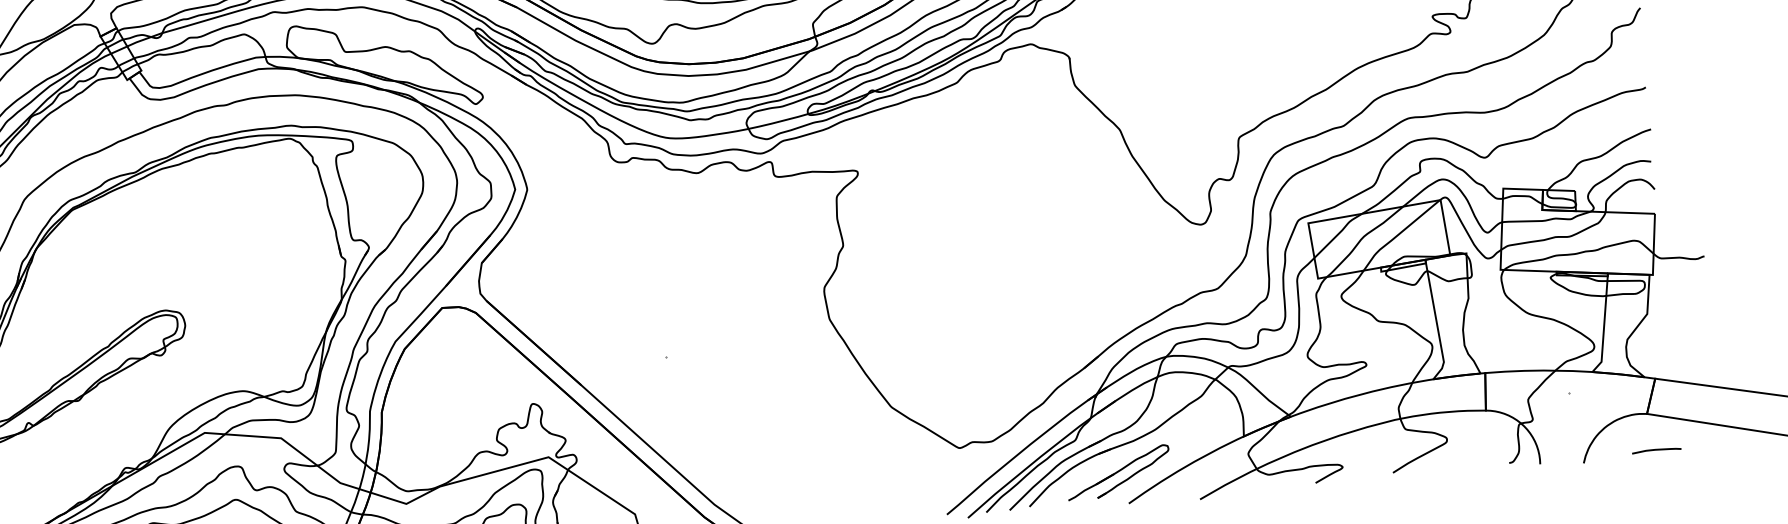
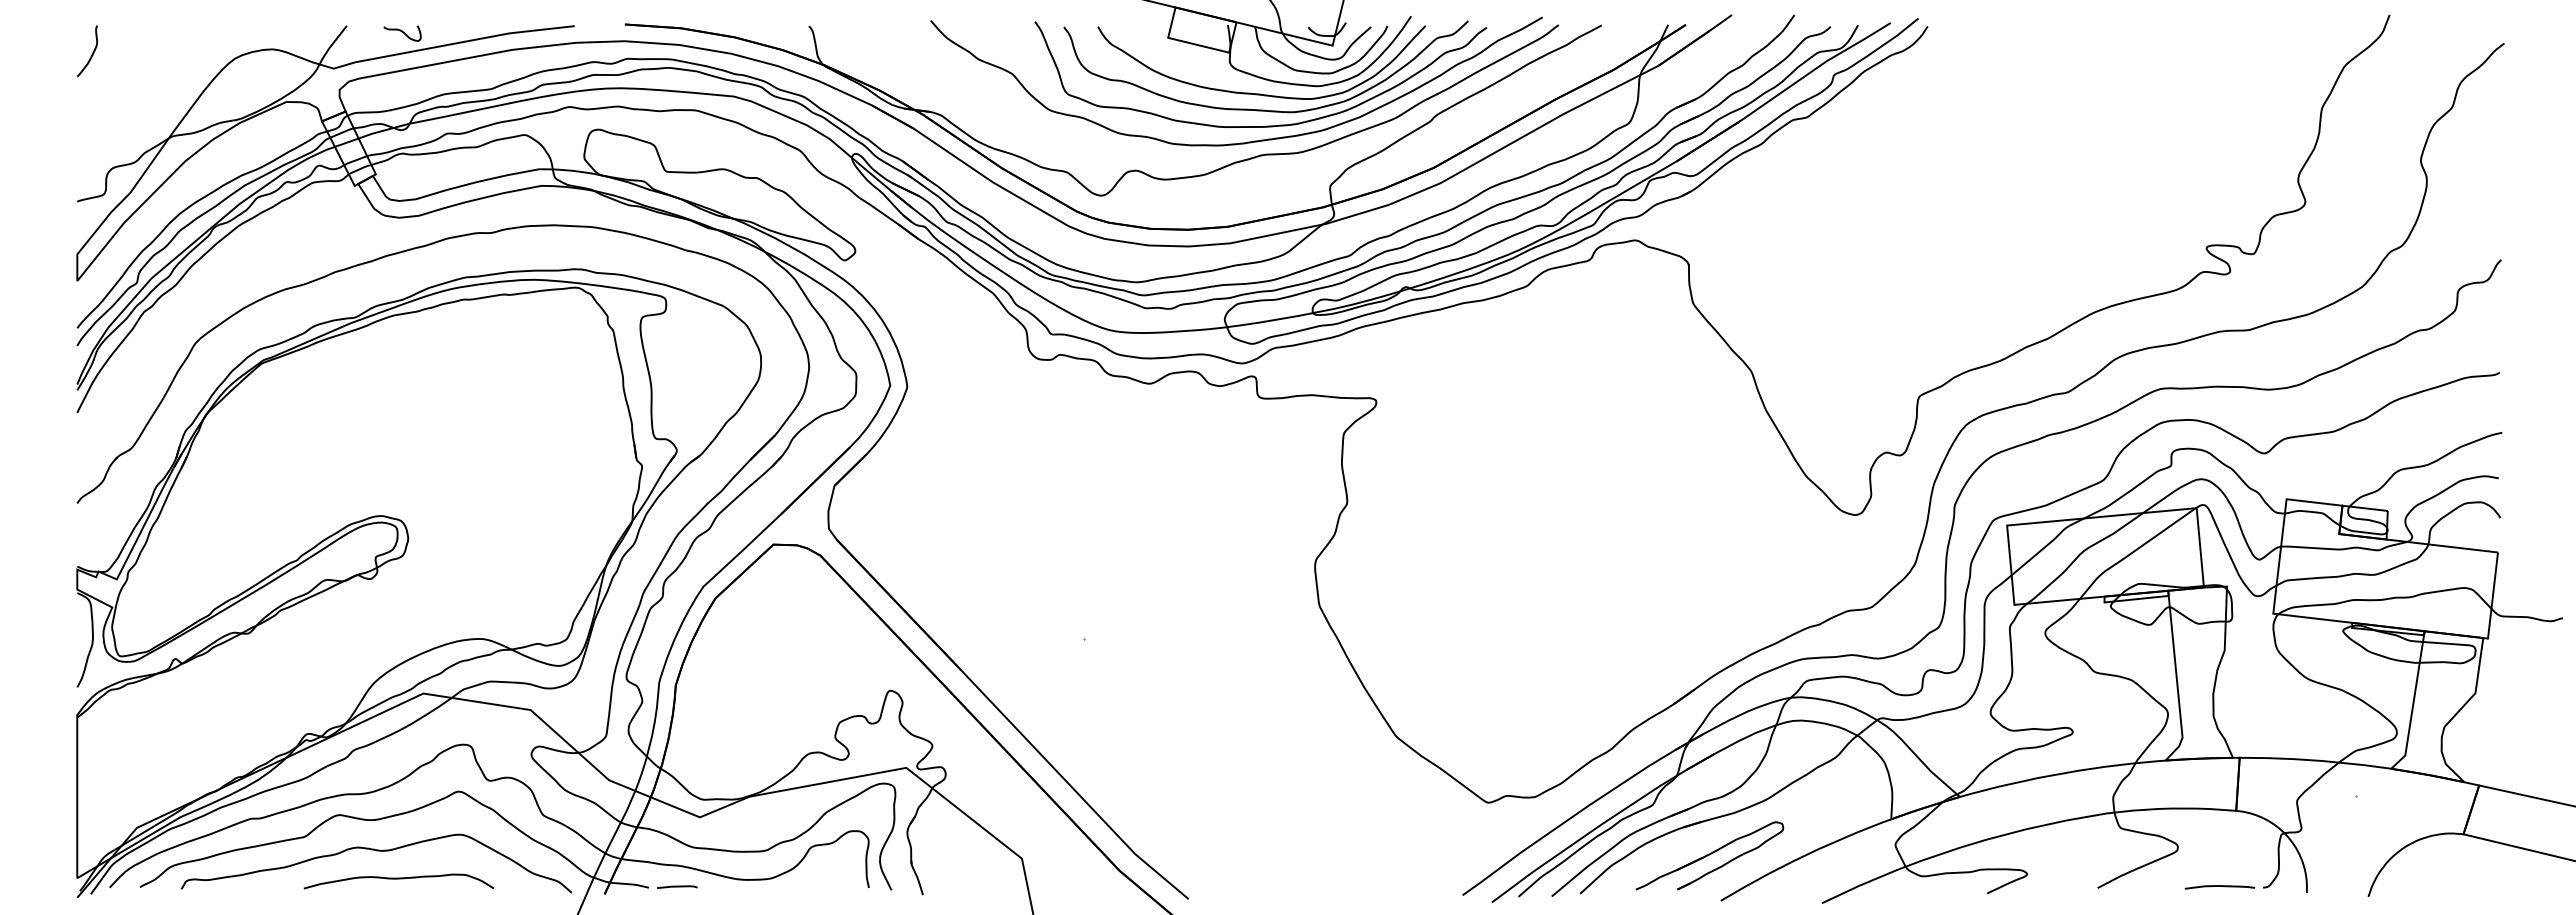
curve: (1656, 450) -> (2219, 886), moved

